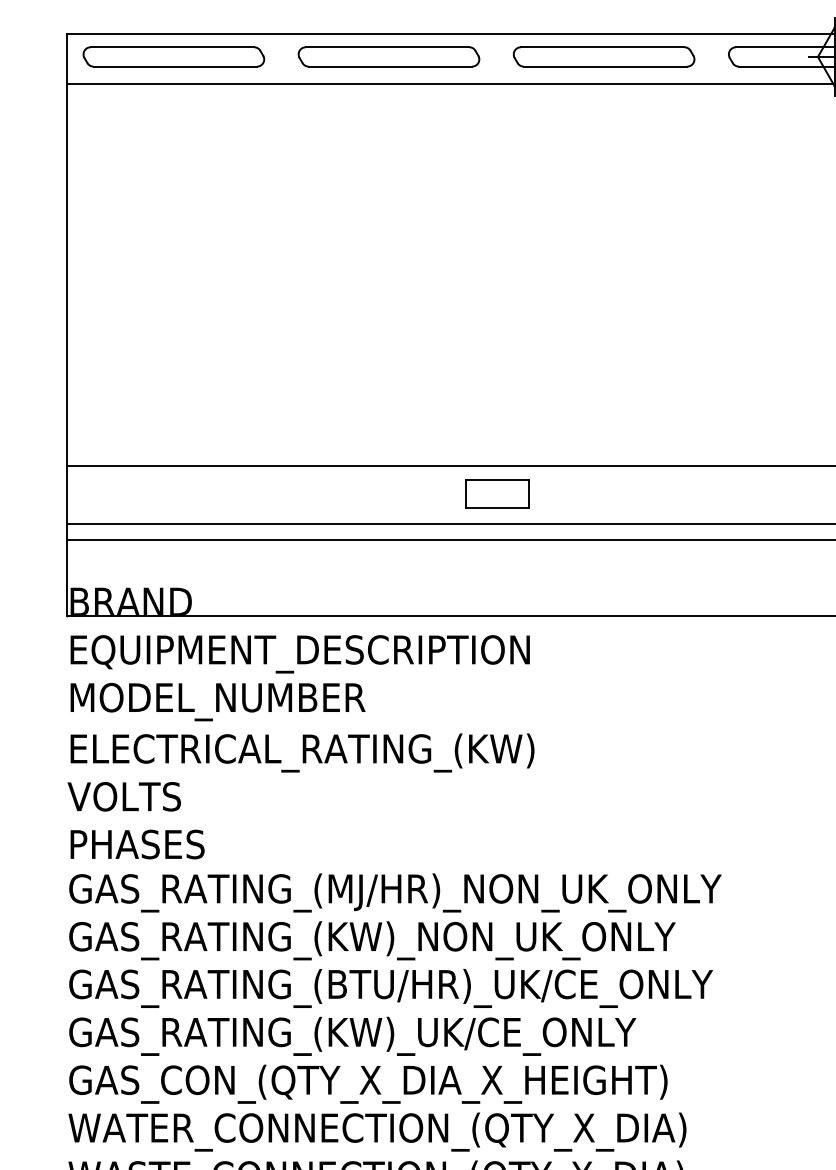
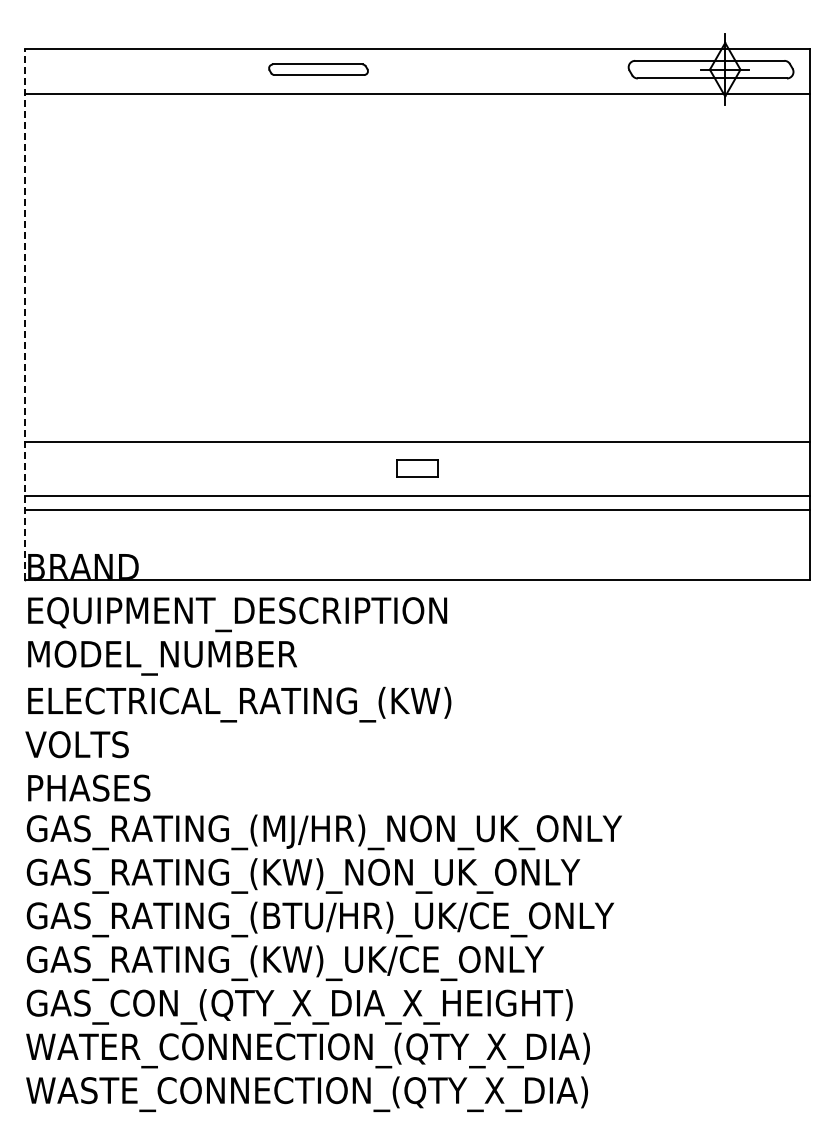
part: (174, 56) -> (122, 69), removed
part: (388, 56) -> (318, 69), size x0.6
part: (603, 56) -> (514, 69), removed
line: (66, 325) -> (24, 314), solid -> dashed
part: (497, 494) -> (417, 468), size x0.7

